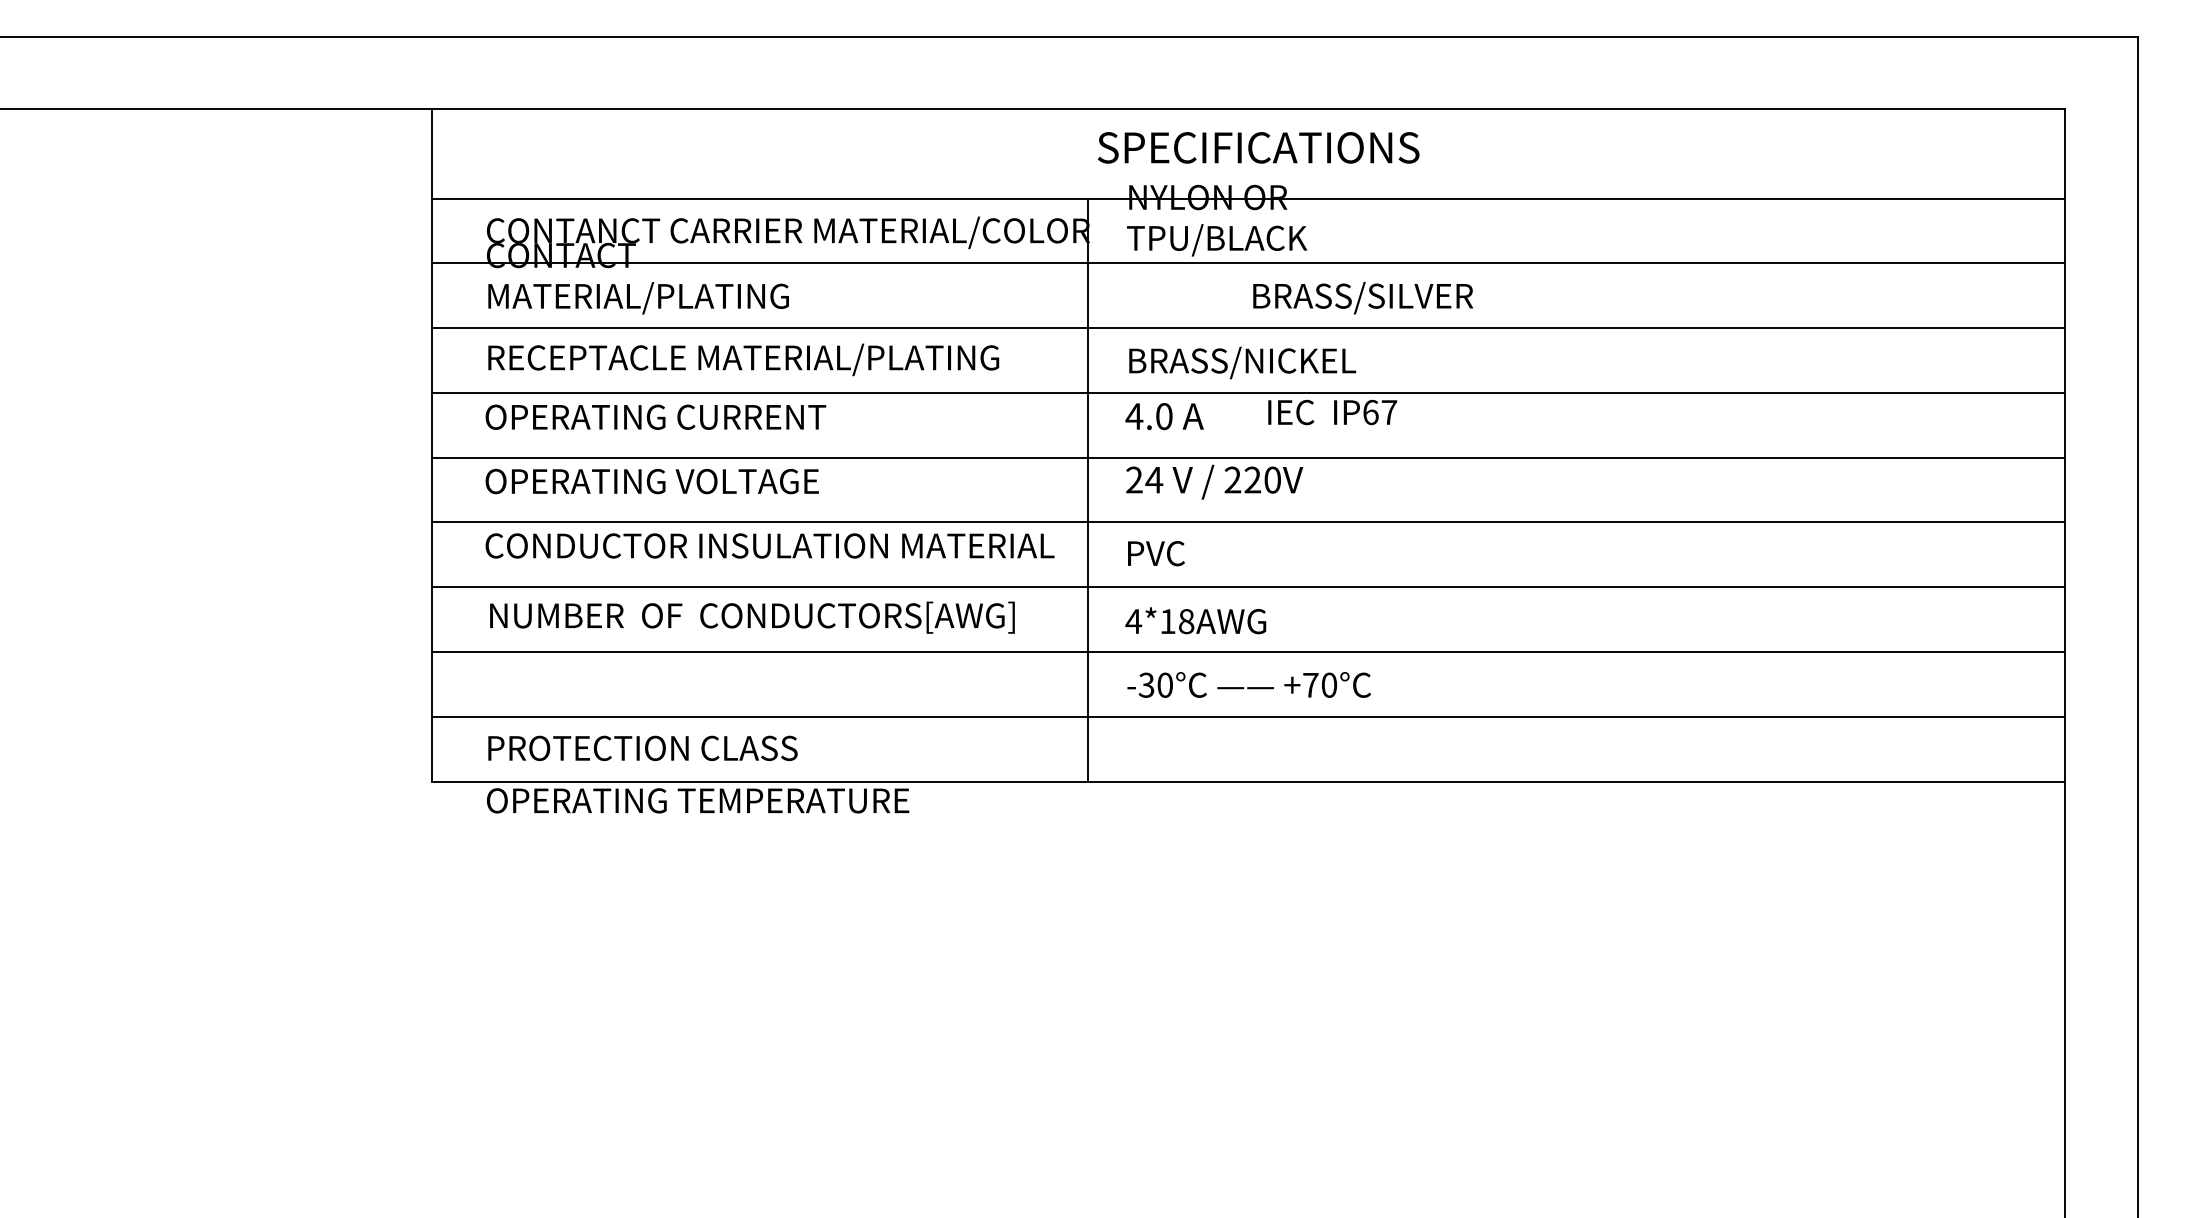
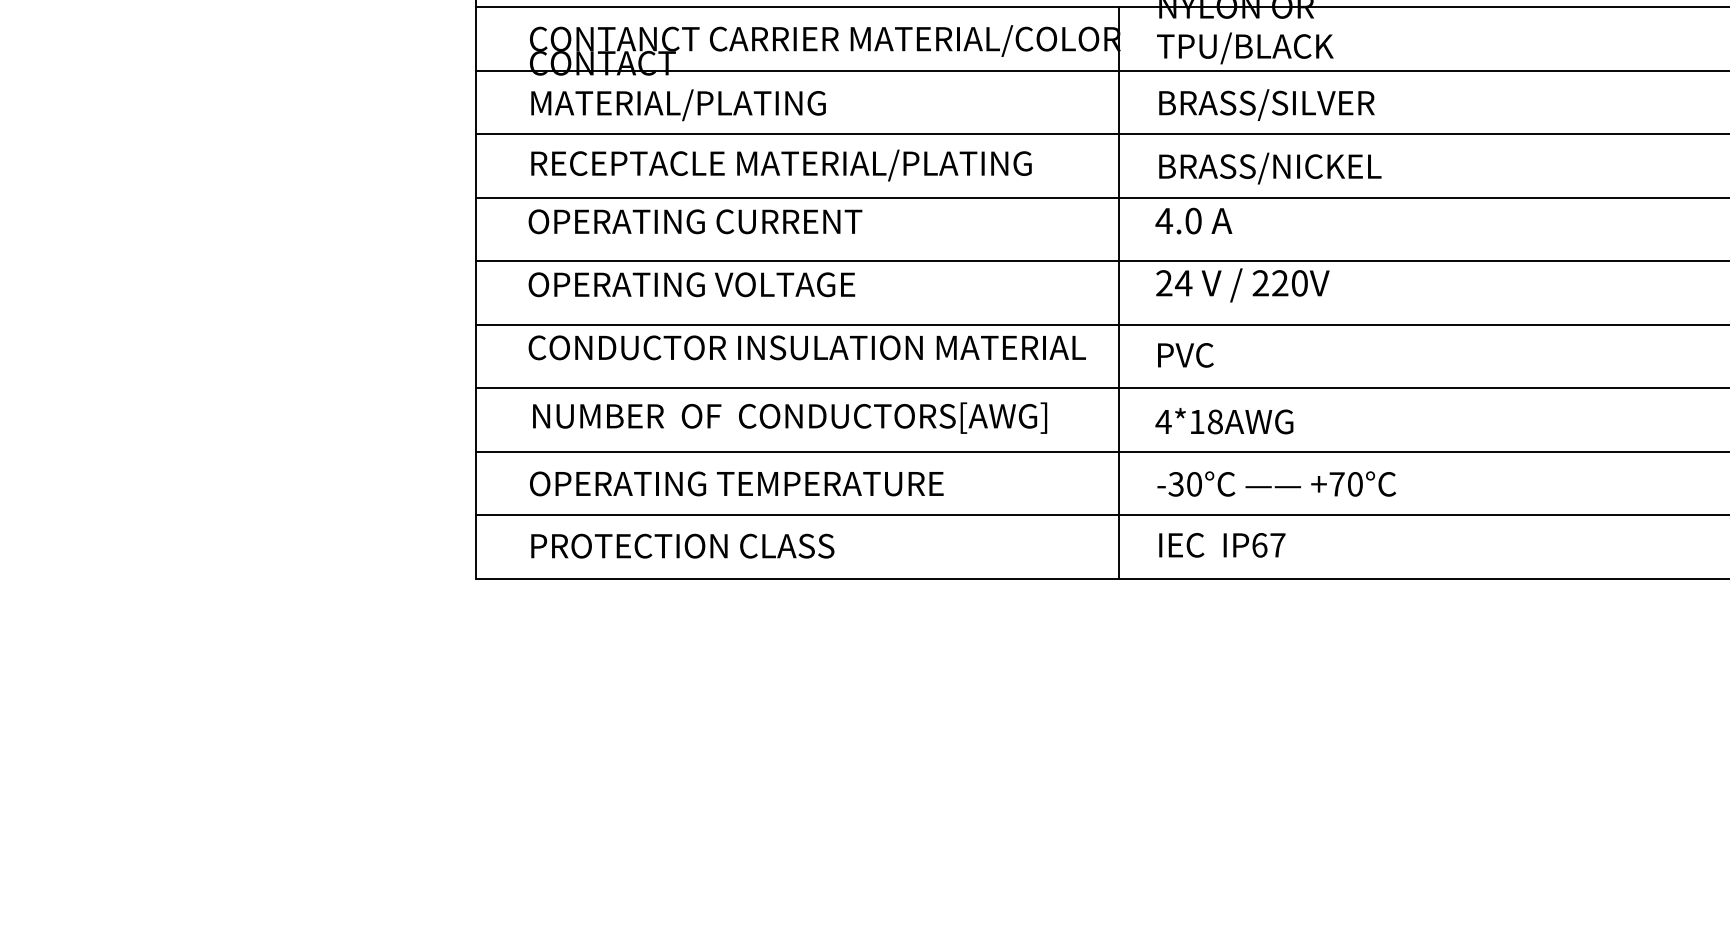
text: (1363, 298) -> (1267, 105), moved
text: (1332, 412) -> (1222, 545), moved
text: (698, 800) -> (737, 483), moved

